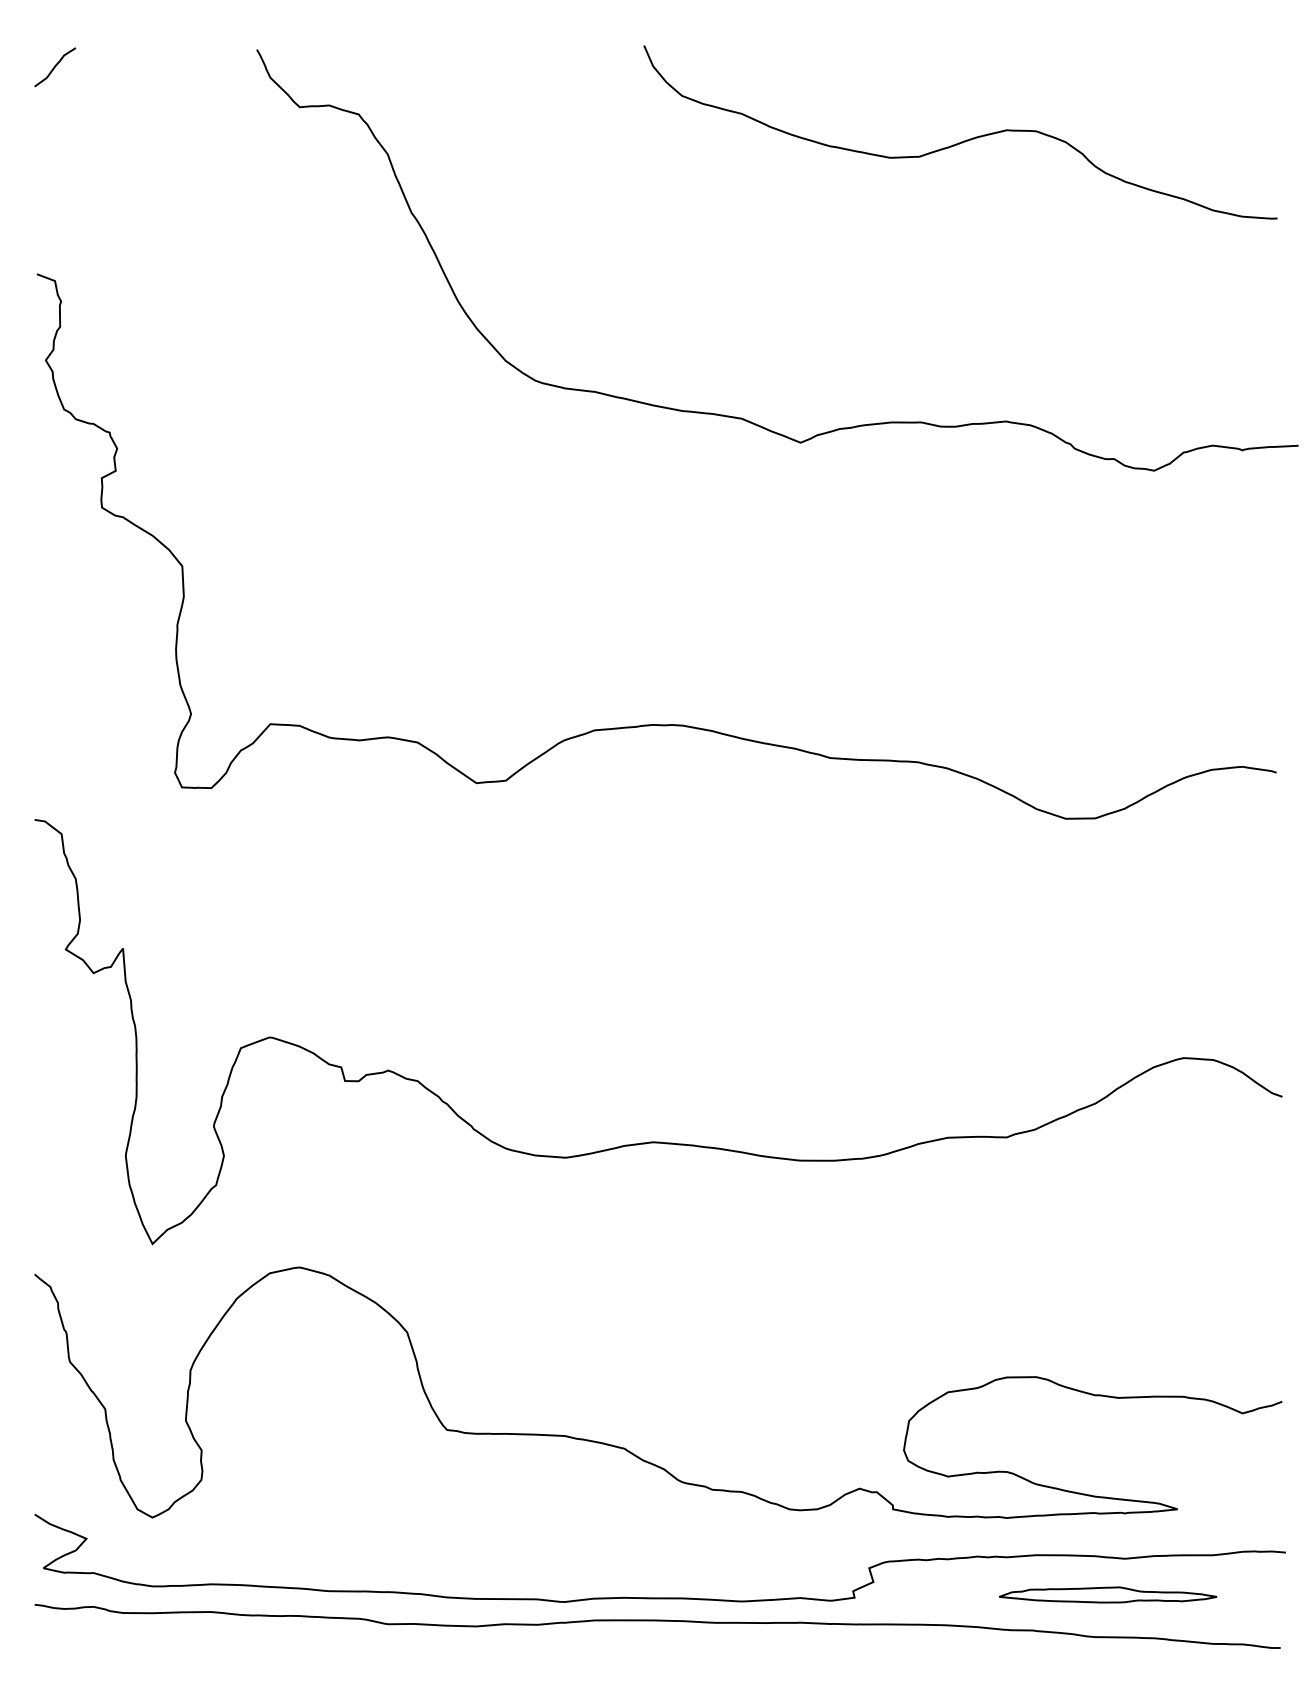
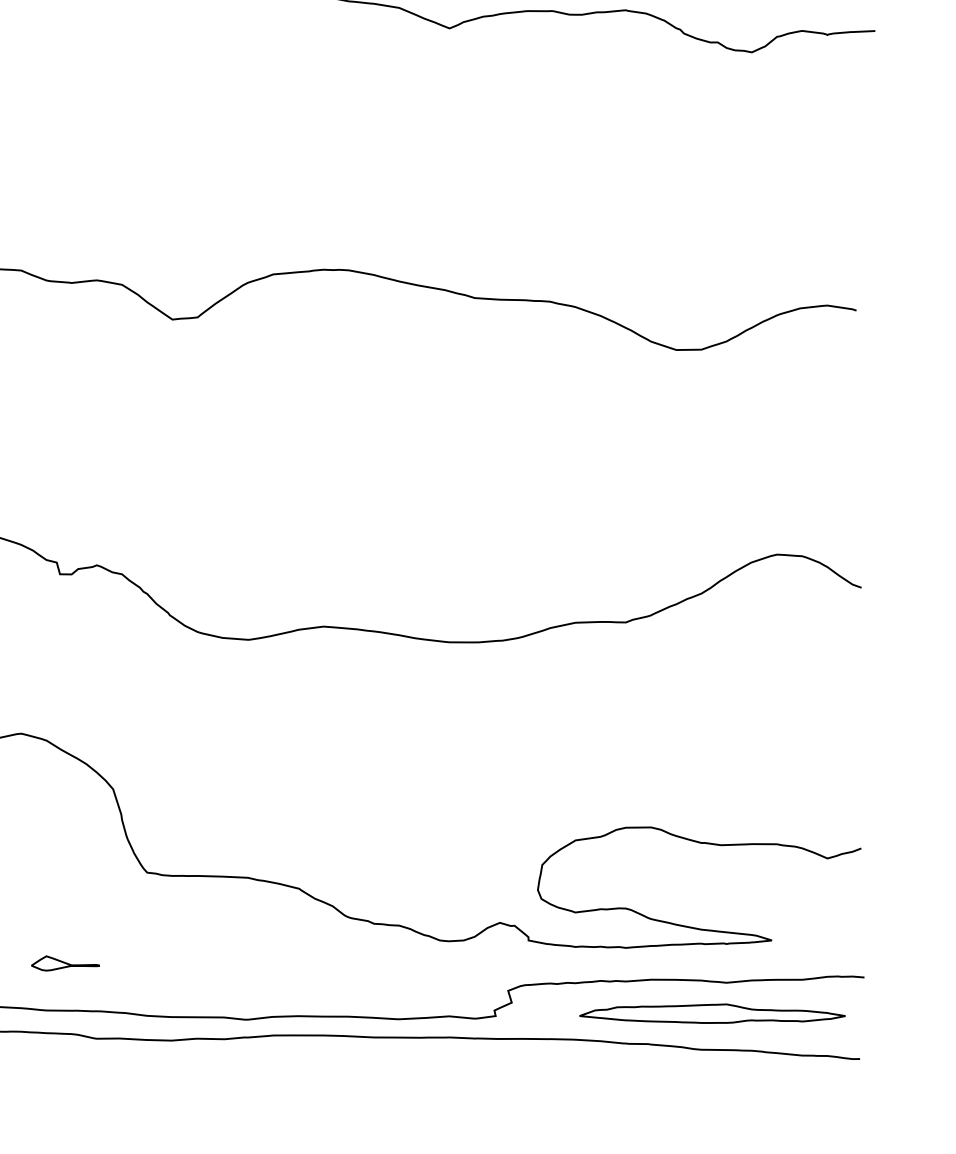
part: (351, 1535) -> (65, 962), added
part: (1107, 1594) -> (711, 1013), size x1.43

